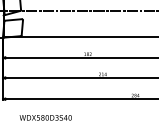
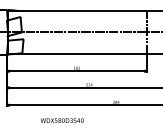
text: (44, 117) -> (61, 120), moved

